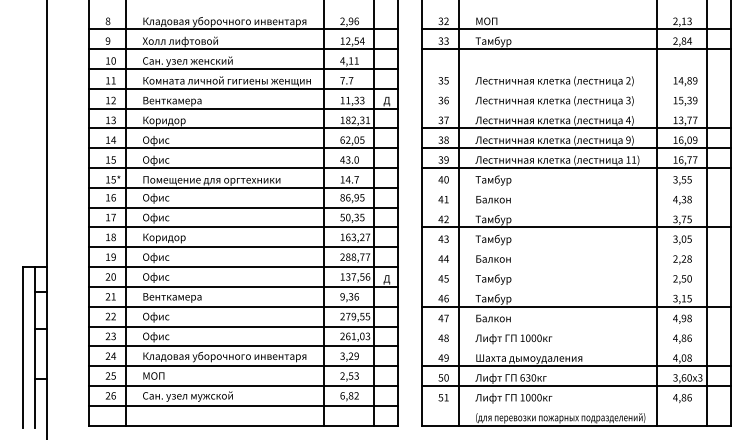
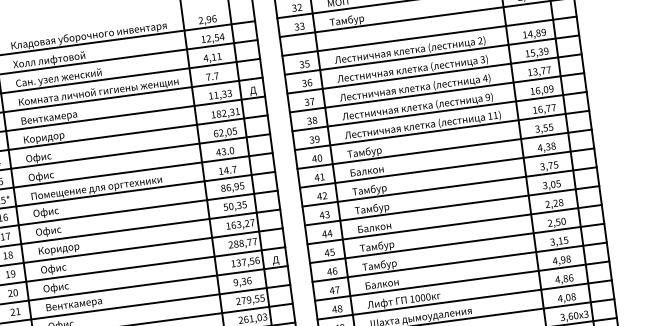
line: (576, 69) -> (429, 36), added
line: (576, 88) -> (431, 54), added
line: (576, 108) -> (434, 73), added
line: (576, 187) -> (444, 148), added
line: (576, 207) -> (446, 167), added
line: (576, 247) -> (452, 206), added
line: (576, 267) -> (454, 225), added
line: (576, 286) -> (457, 243), added
line: (576, 326) -> (462, 281), added
line: (576, 346) -> (464, 300), added

